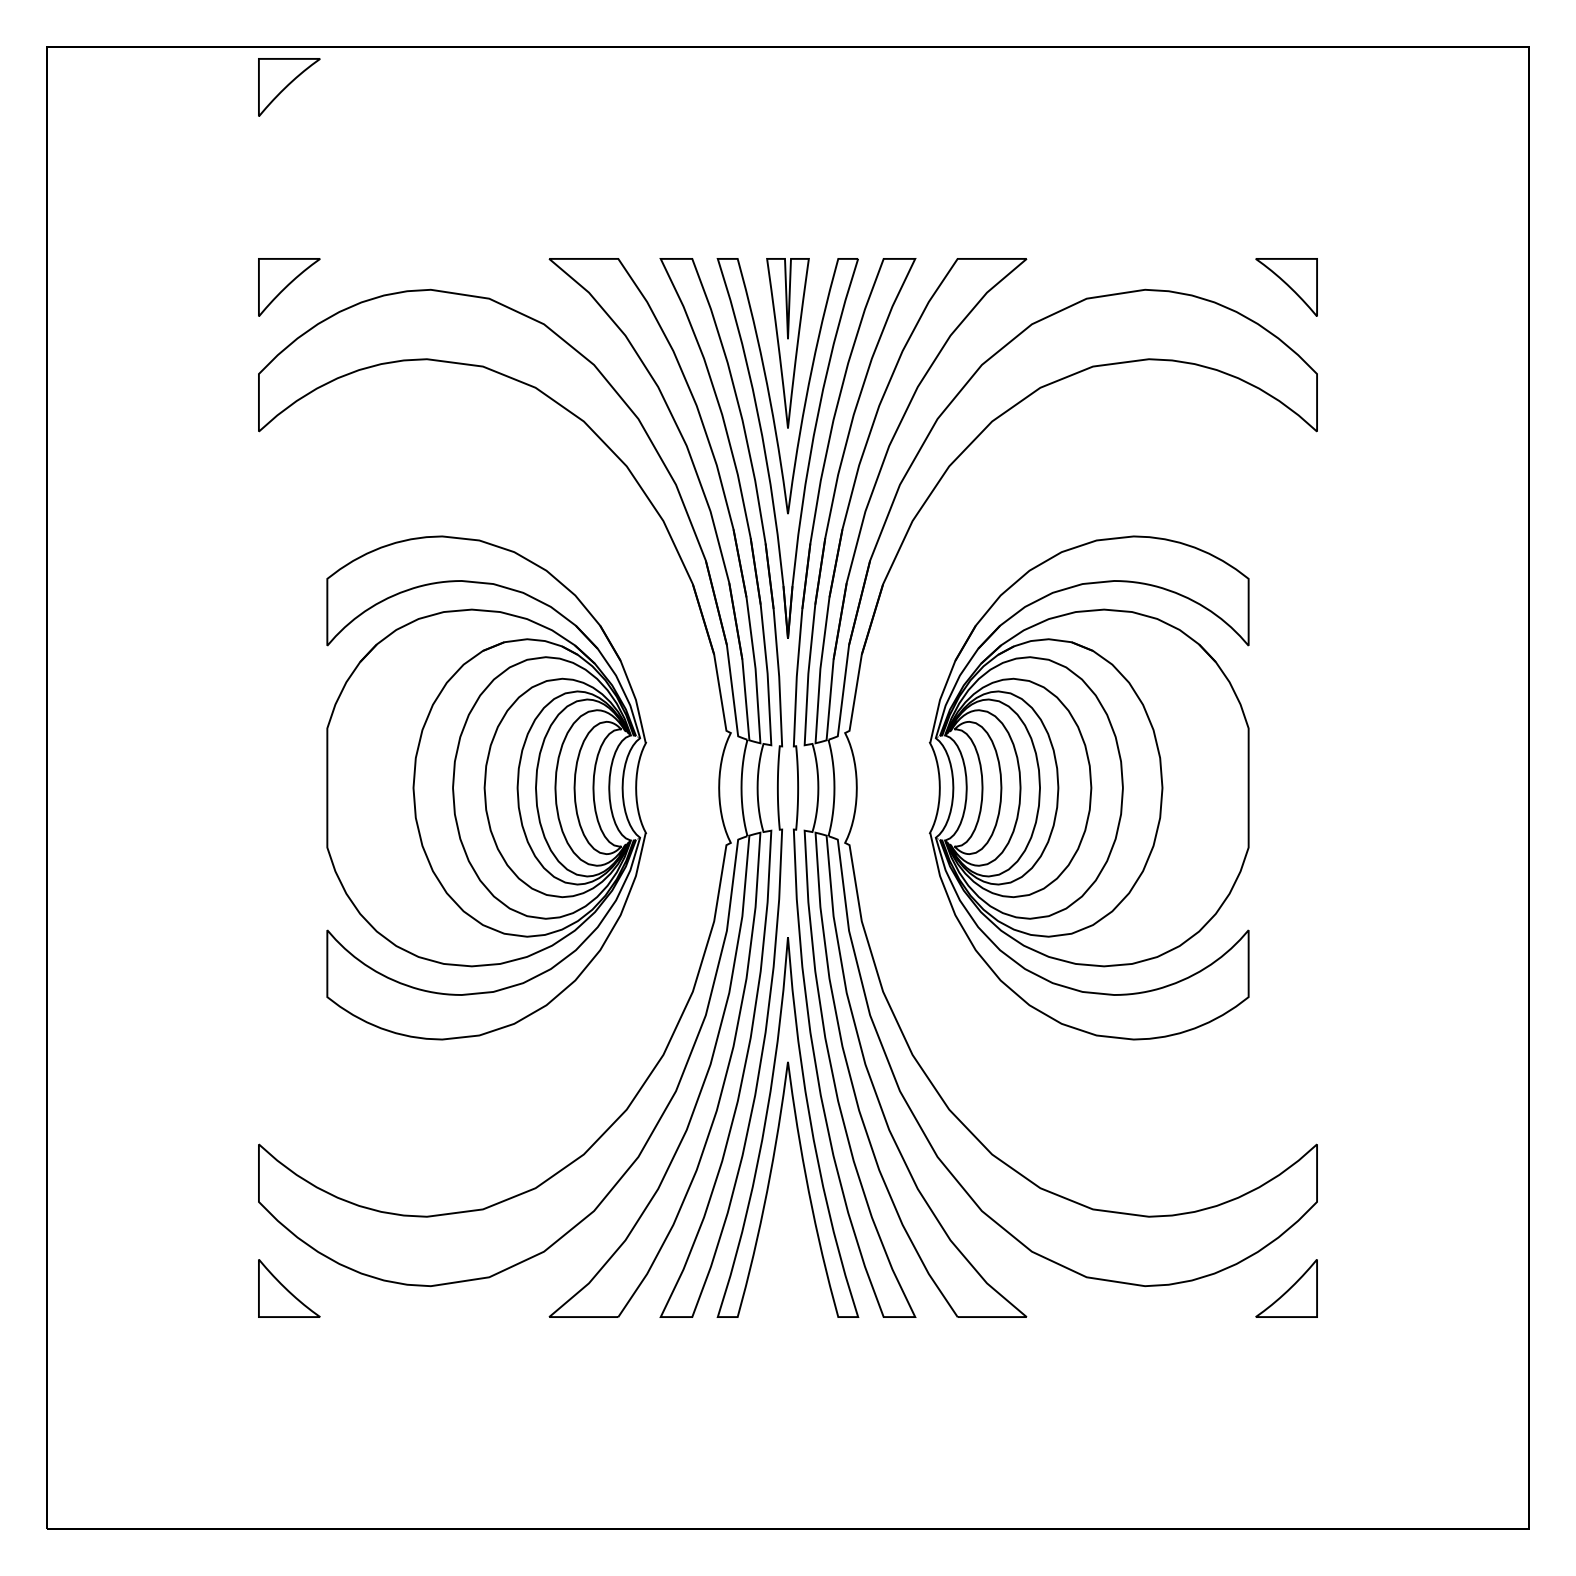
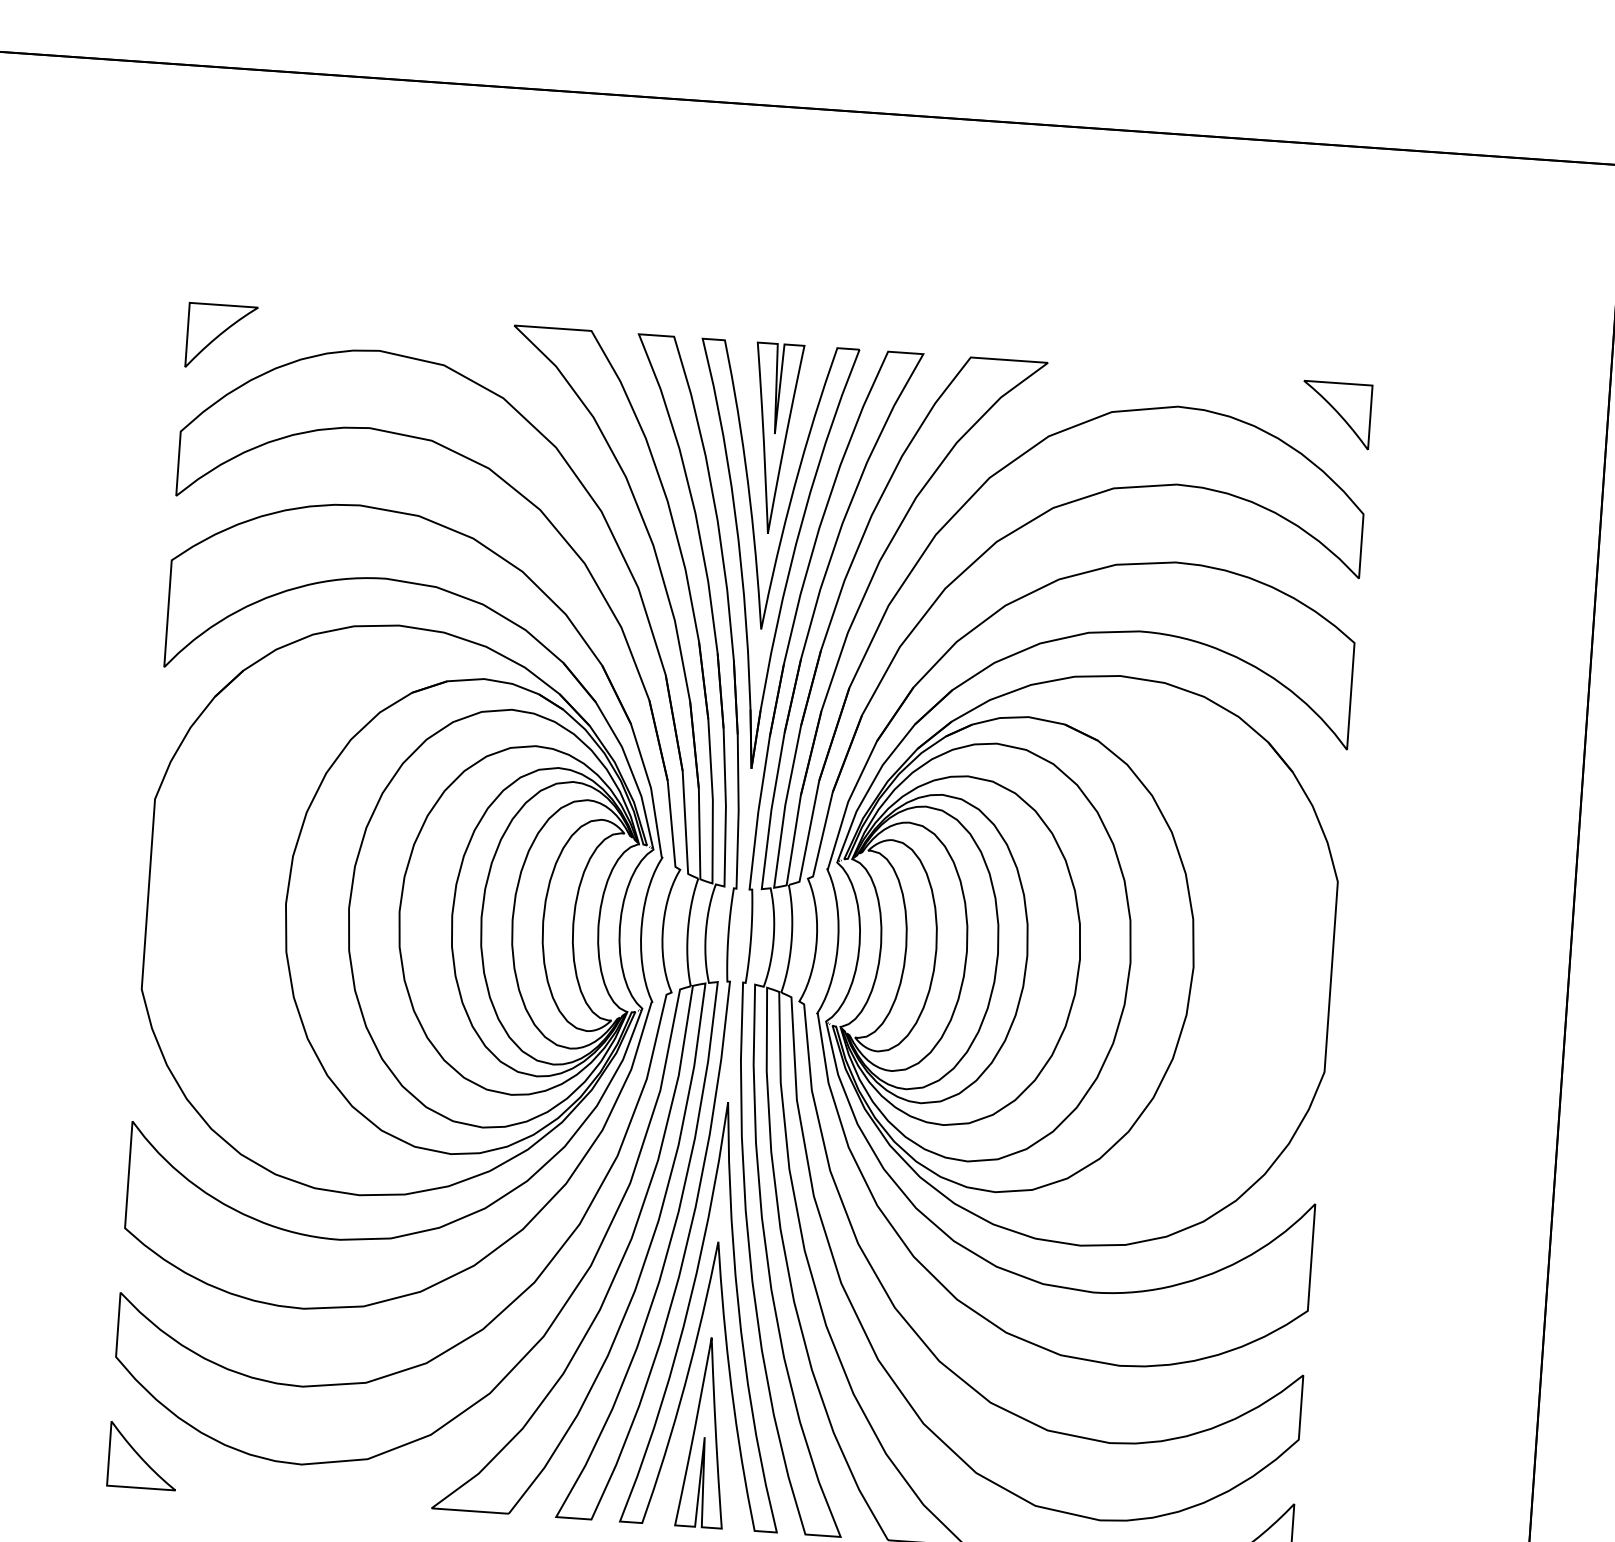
part: (289, 87) -> (237, 113), removed
part: (486, 787) -> (402, 911), size x1.43
part: (1088, 787) -> (1075, 958), size x1.43
part: (787, 1232) -> (704, 1432), added

